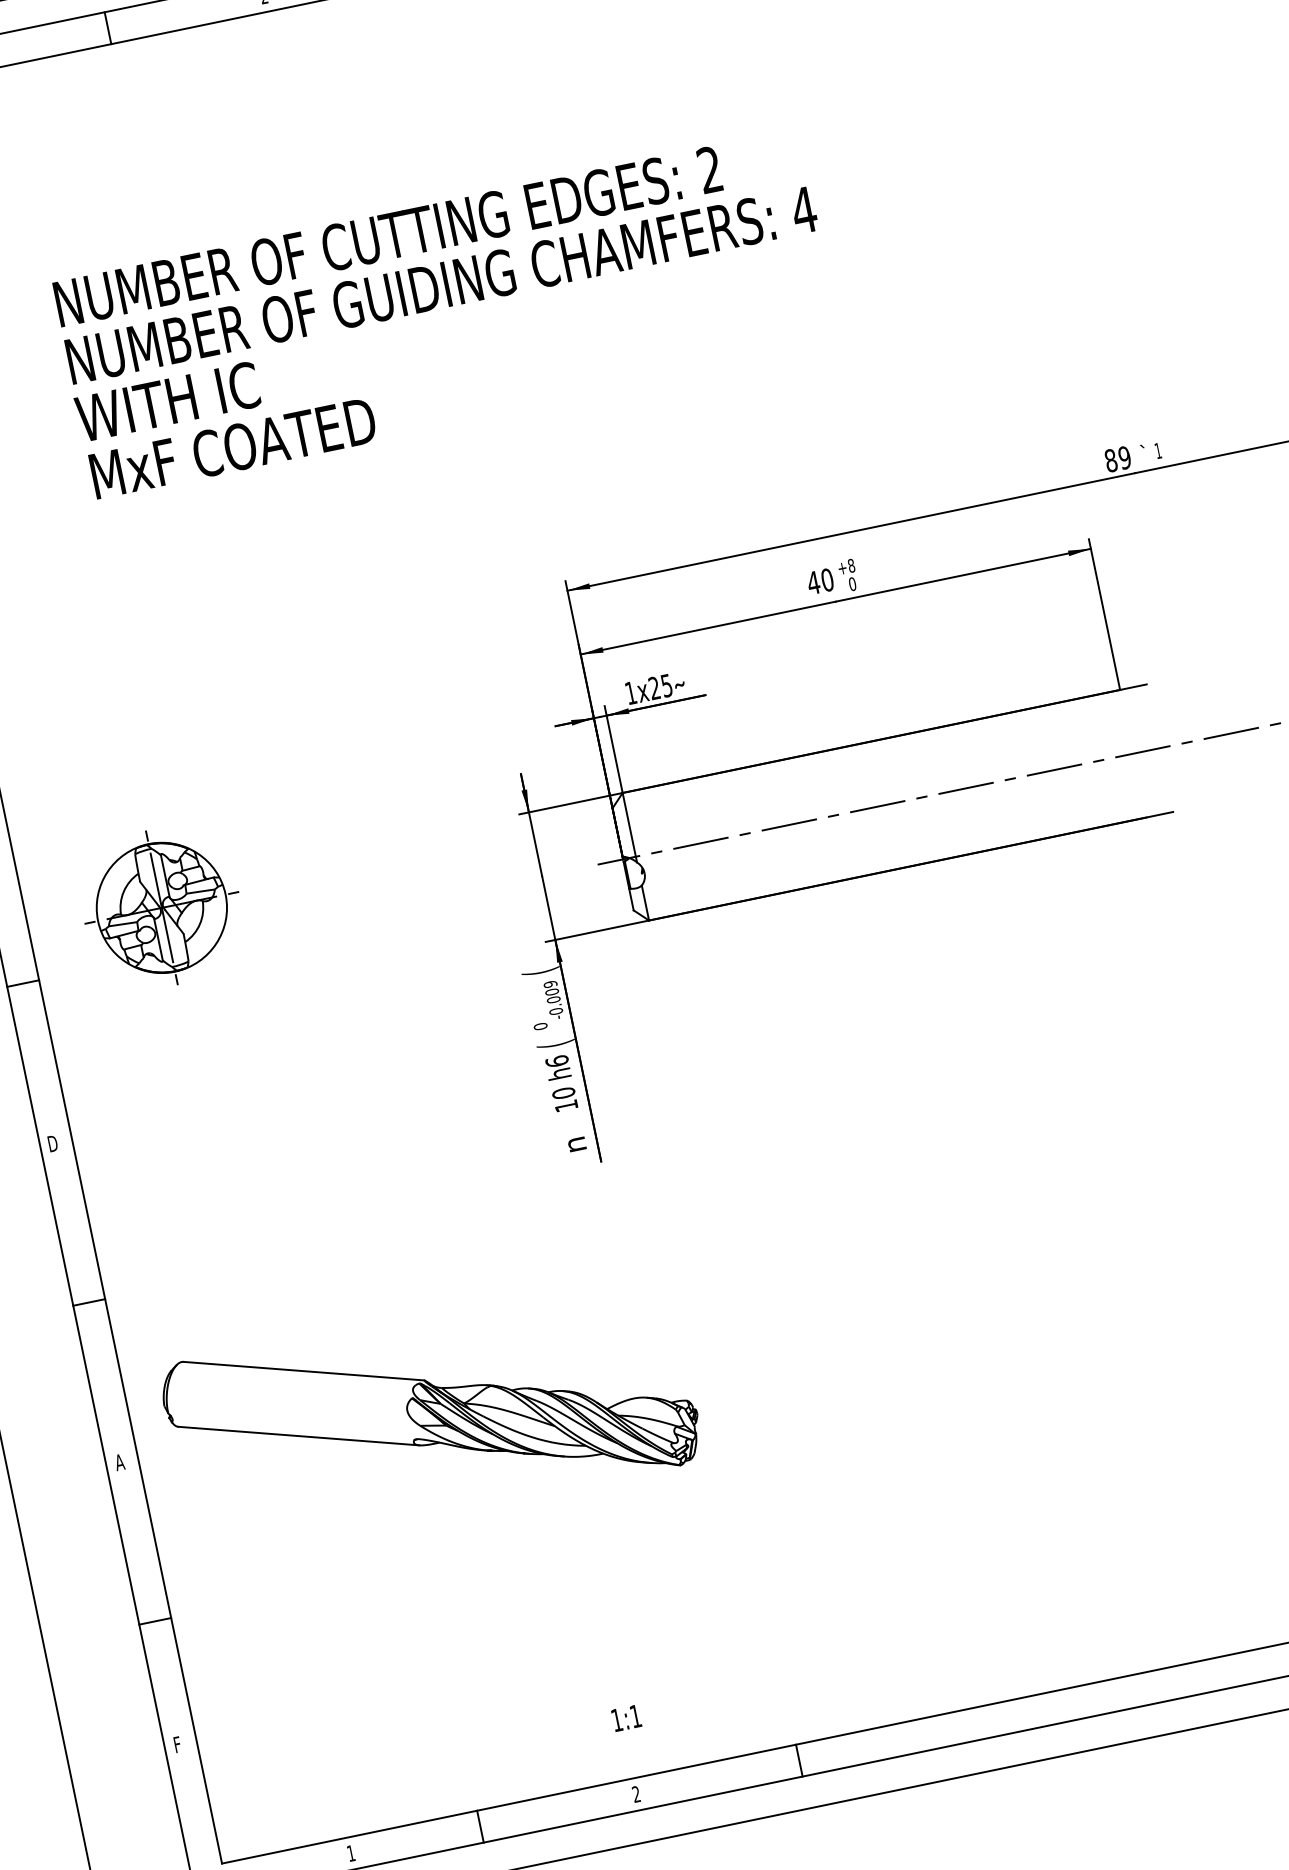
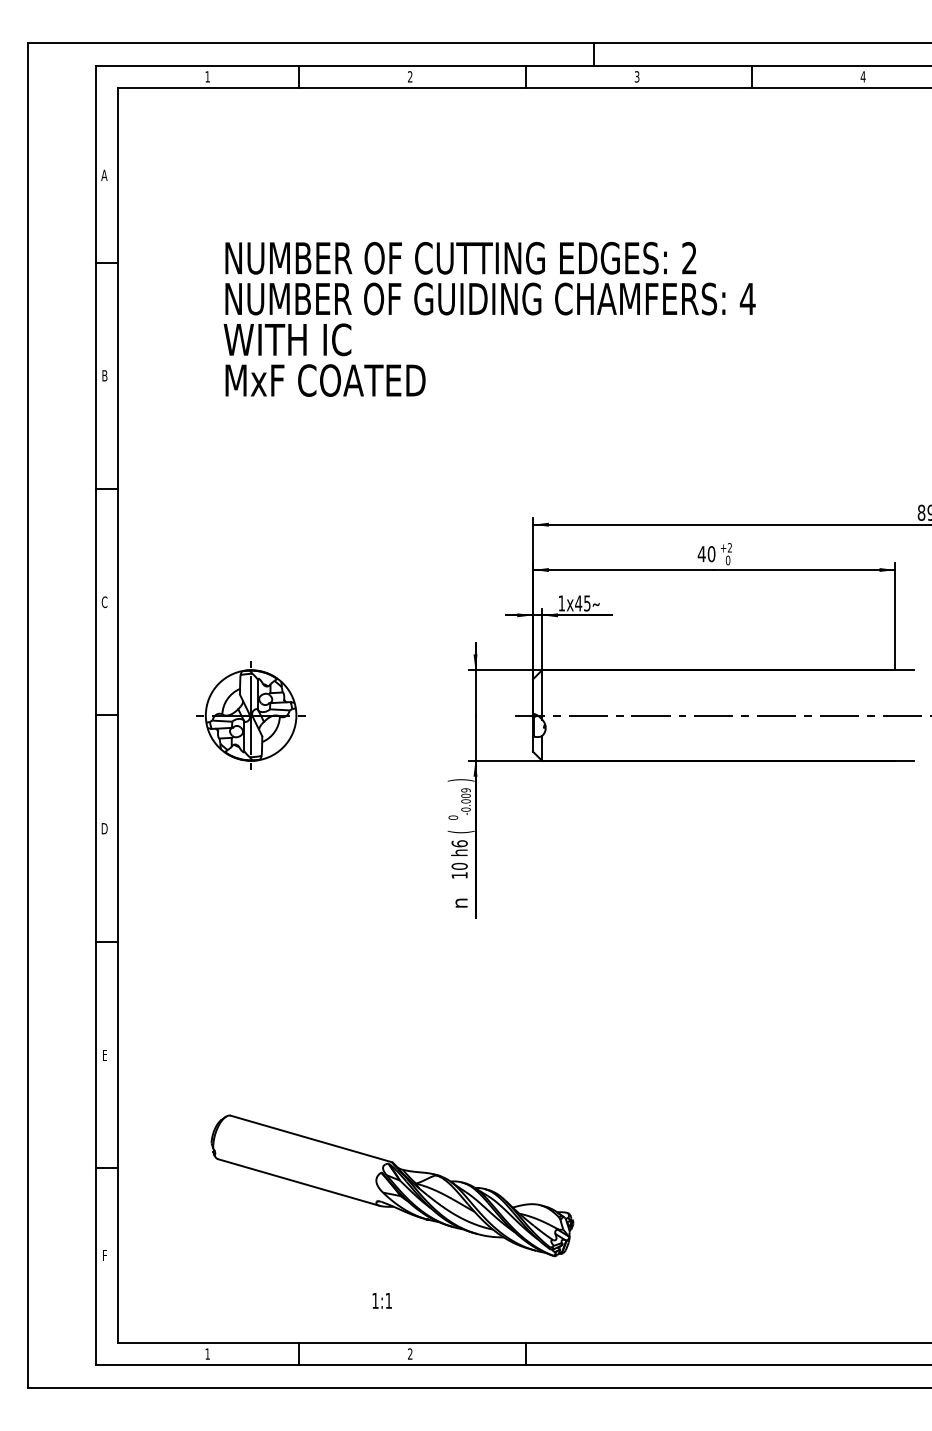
text: (850, 565) -> (729, 547), +8 -> +2
text: (654, 688) -> (578, 603), 1x25 -> 1x45
part: (160, 908) -> (250, 715), moved
text: (539, 972) -> (460, 780), ( -> )
part: (431, 1413) -> (392, 1185), moved
text: (119, 1461) -> (105, 1054), A -> E
text: (625, 1717) -> (381, 1300), moved

